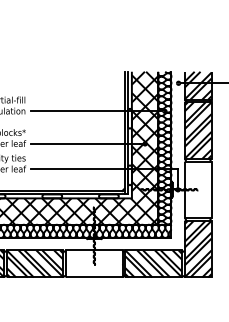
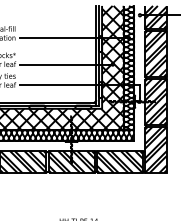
hatch: (197, 189) -> (155, 101), added
hatch: (94, 263) -> (71, 161), added

